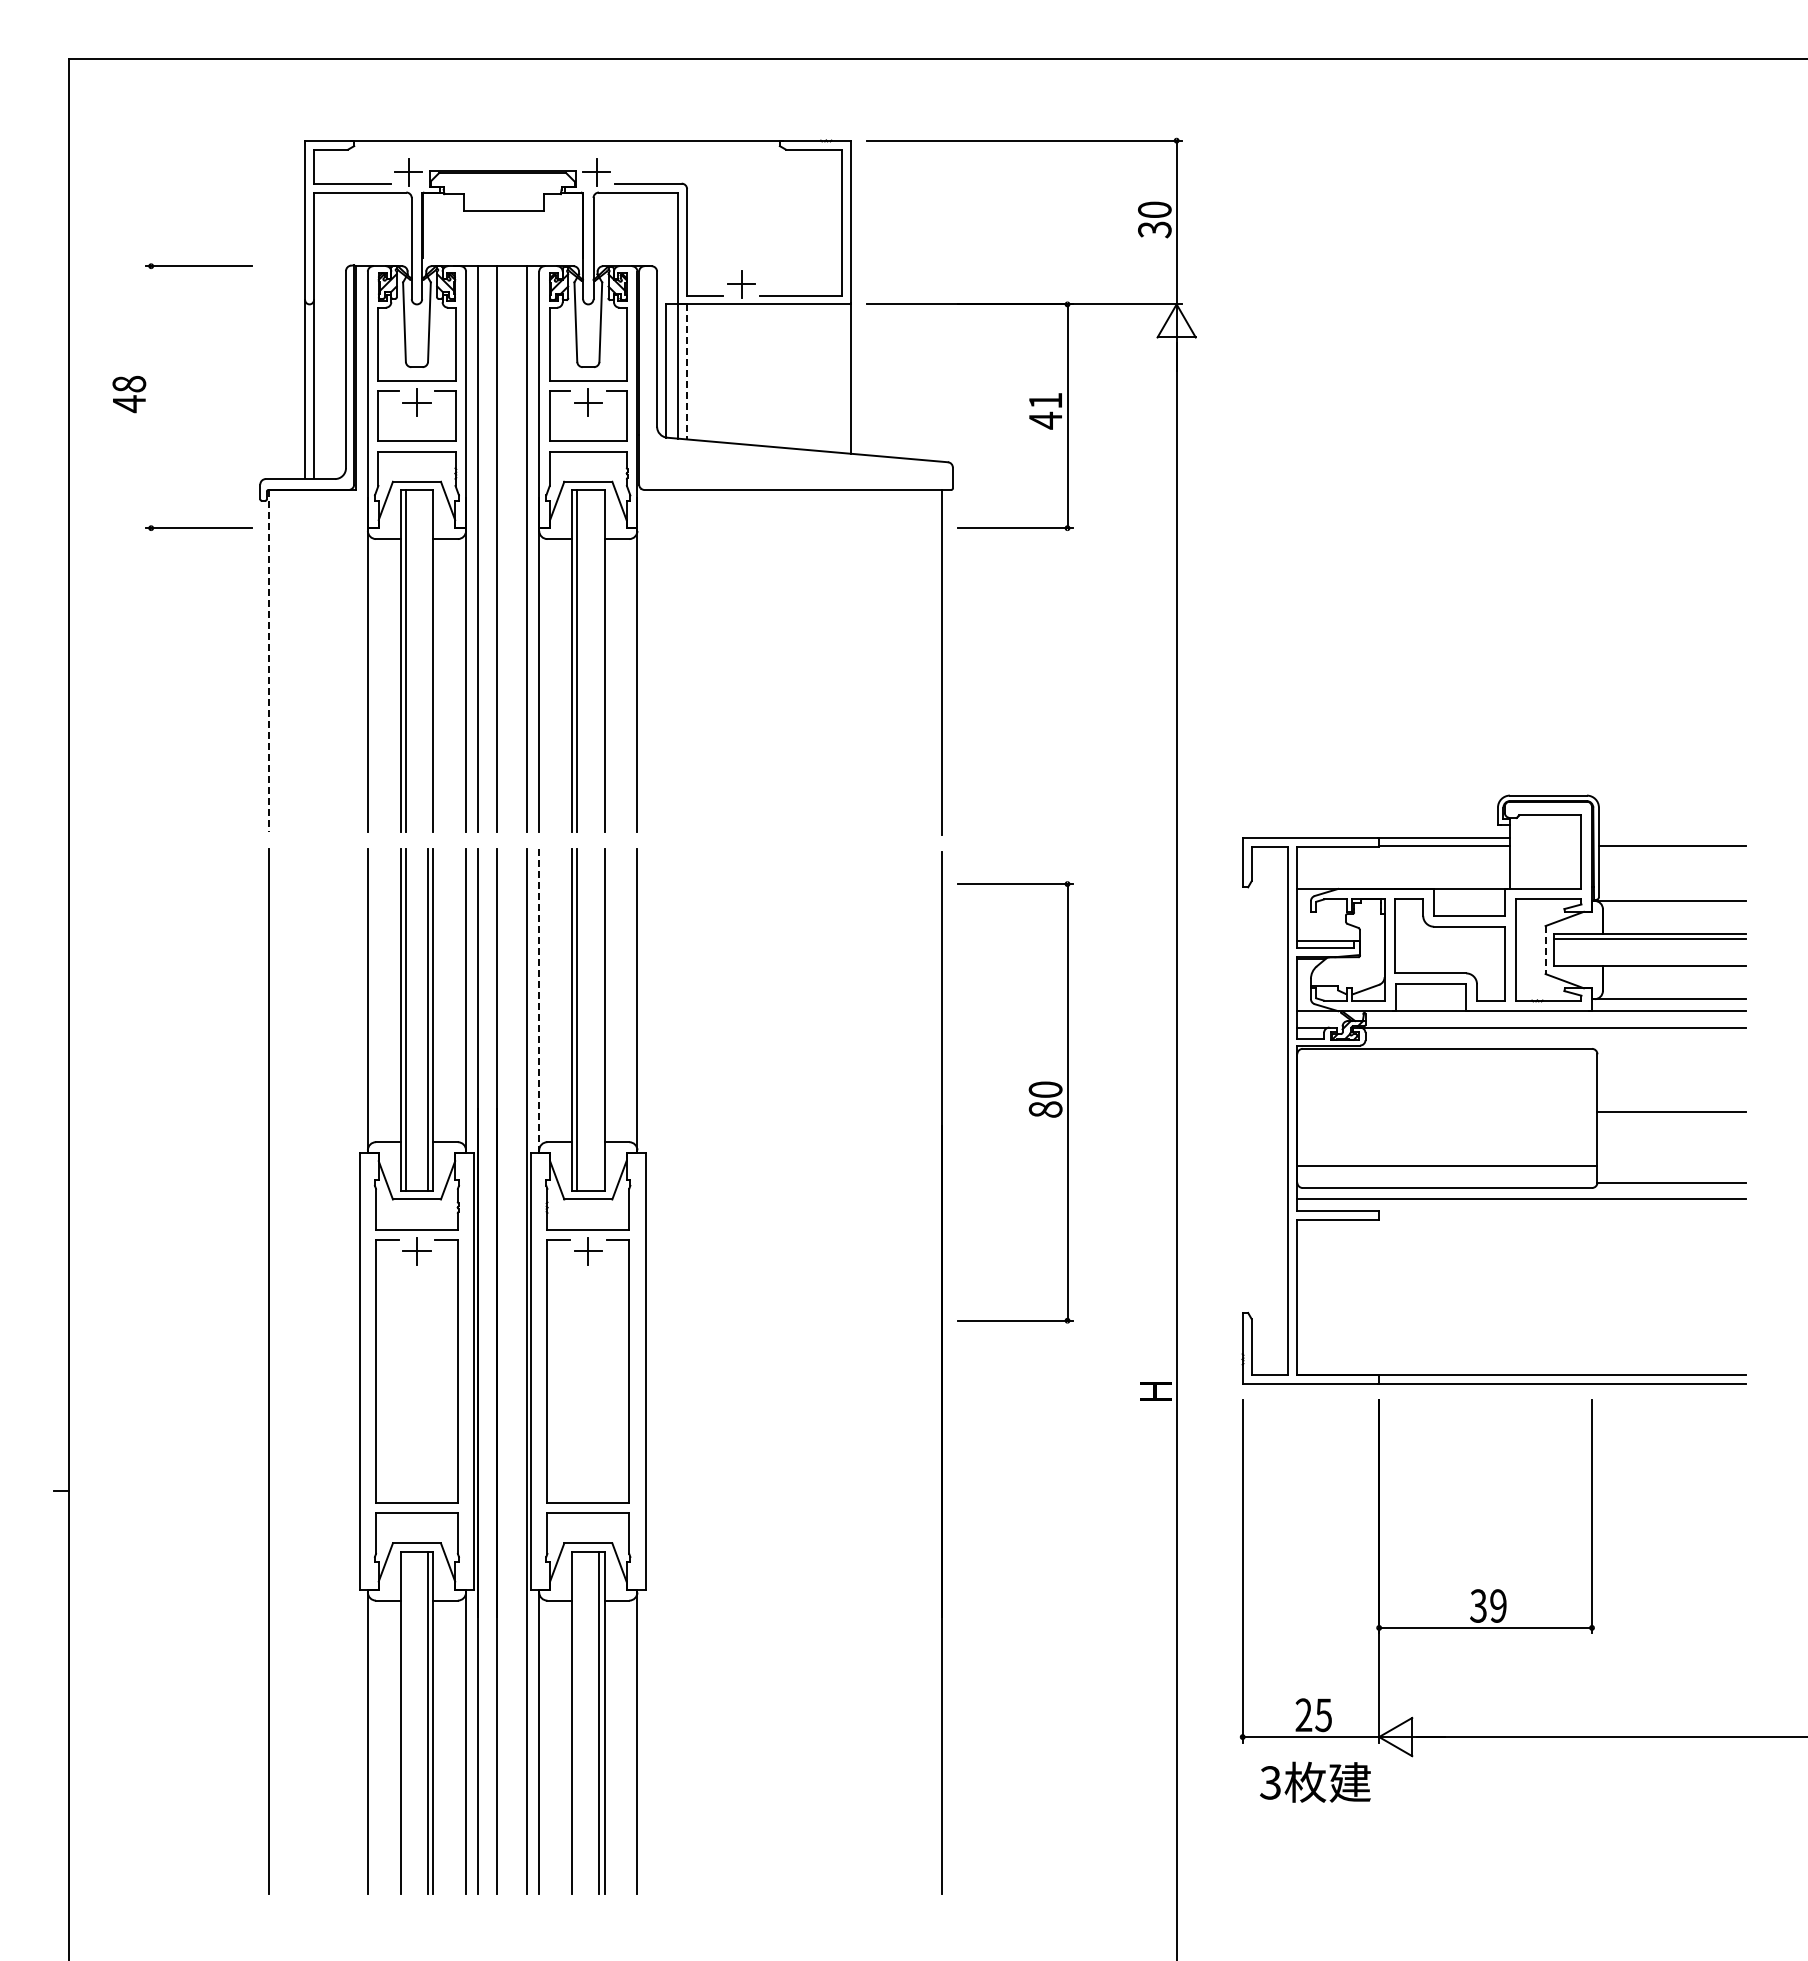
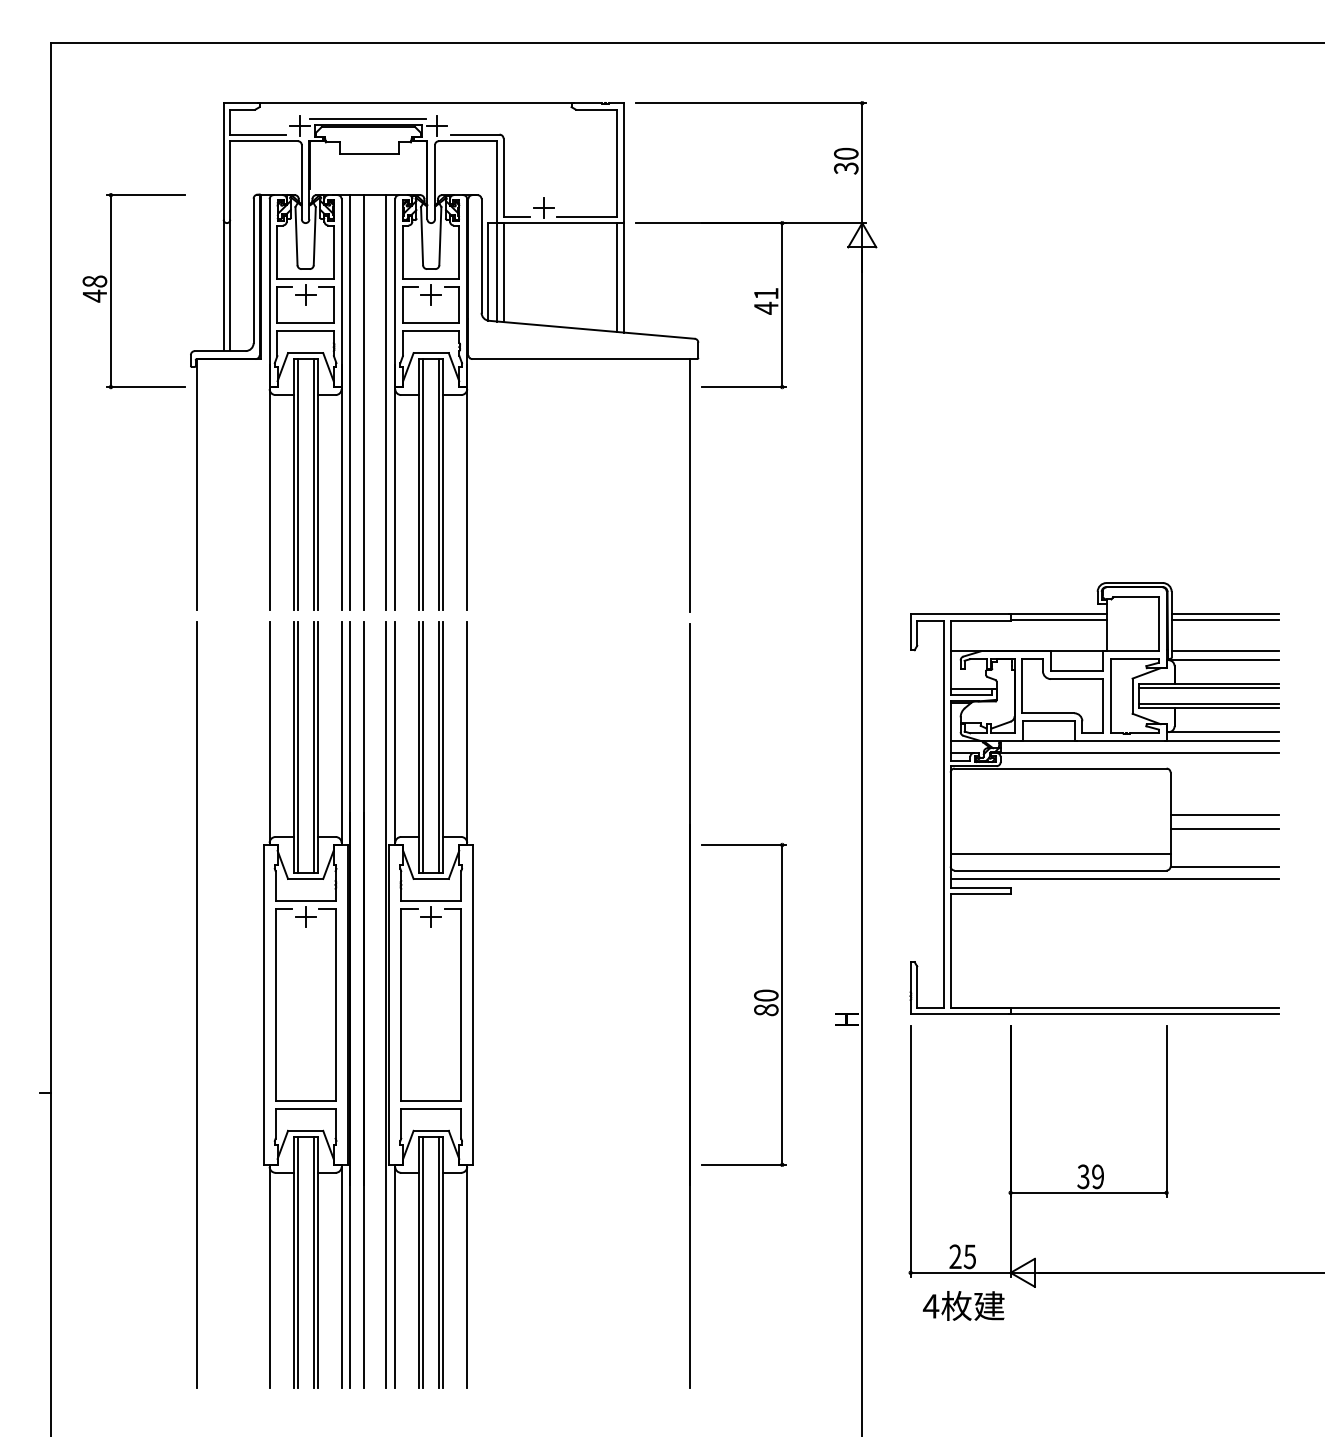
line: (502, 161) -> (368, 118), added
line: (687, 371) -> (503, 272), dashed -> solid
line: (841, 378) -> (616, 277), added
line: (151, 397) -> (111, 291), added
line: (427, 660) -> (313, 484), added
line: (599, 660) -> (439, 484), added
line: (268, 661) -> (196, 484), dashed -> solid
line: (1671, 838) -> (1224, 614), added
line: (1671, 888) -> (1224, 651), added
line: (1545, 950) -> (1132, 696), dashed -> solid
line: (1649, 960) -> (1208, 703), added
line: (539, 1000) -> (395, 733), dashed -> solid
line: (599, 1019) -> (439, 747), added
part: (1029, 1106) -> (754, 1007), moved
line: (1671, 1130) -> (1224, 828), added
line: (406, 1722) -> (297, 1262), added
line: (577, 1722) -> (423, 1262), added
text: (1270, 1782) -> (931, 1306), 3 -> 4

